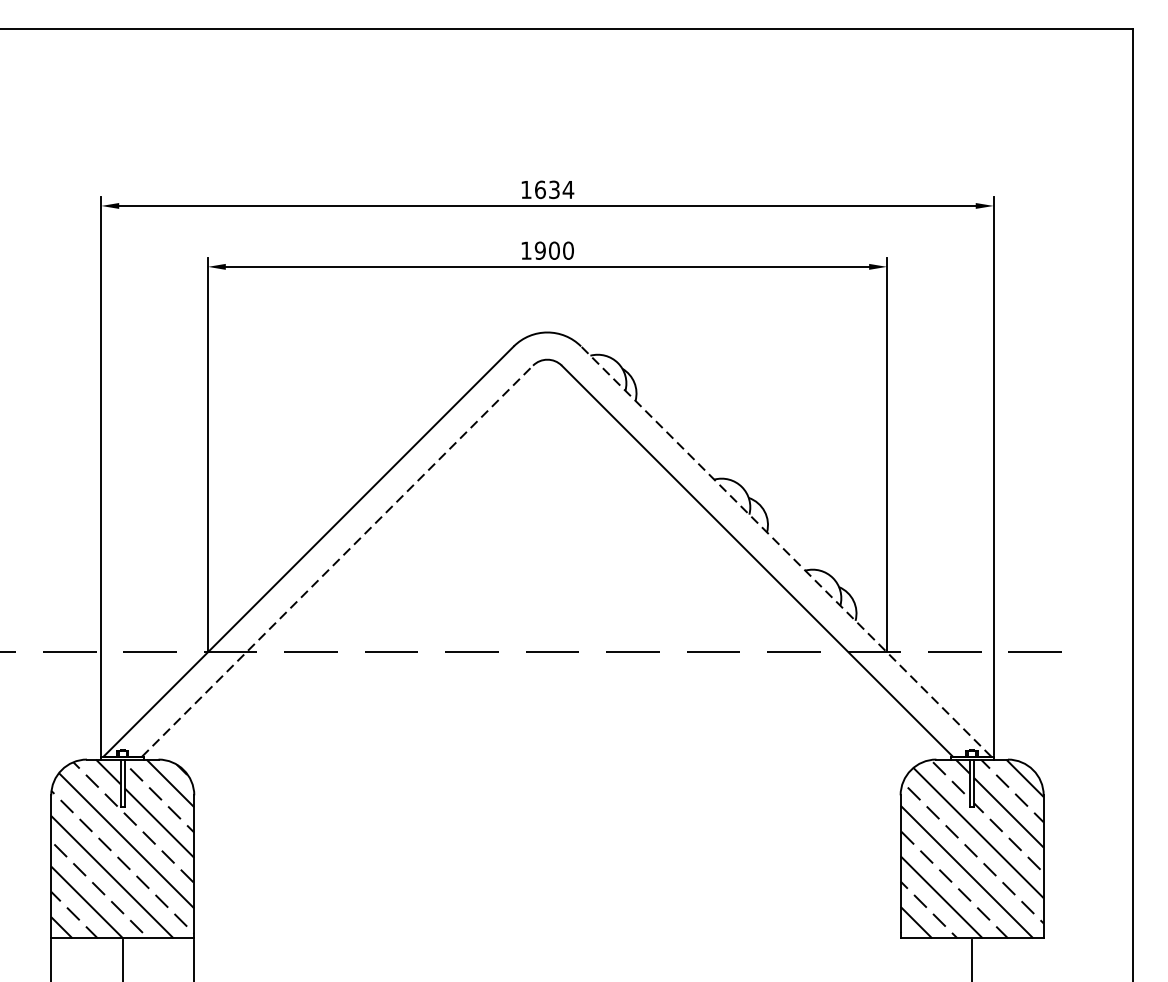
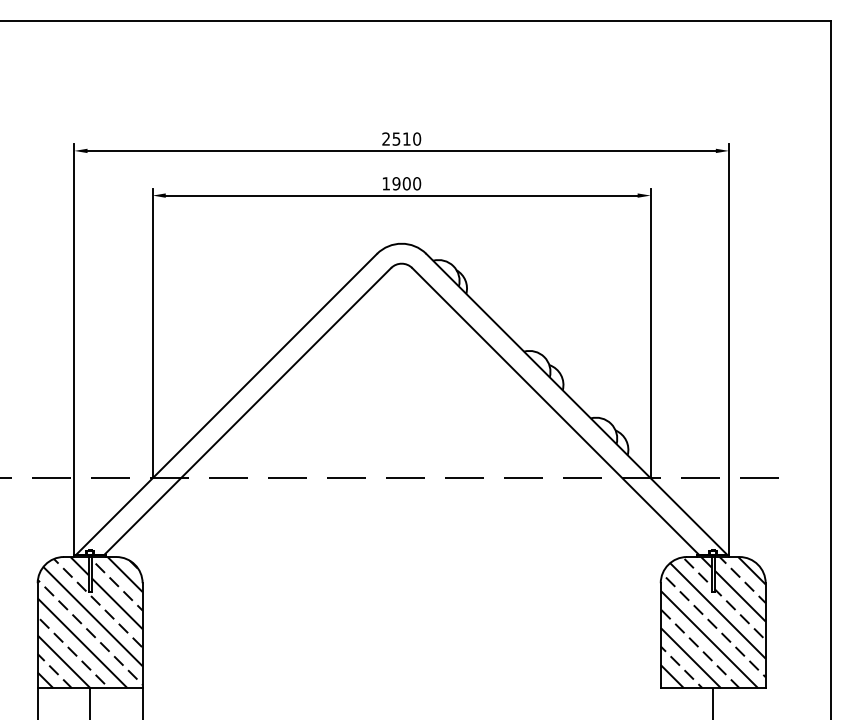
text: (547, 189) -> (401, 138), 1634 -> 2510
line: (785, 551) -> (576, 404), dashed -> solid
line: (337, 561) -> (247, 411), dashed -> solid

